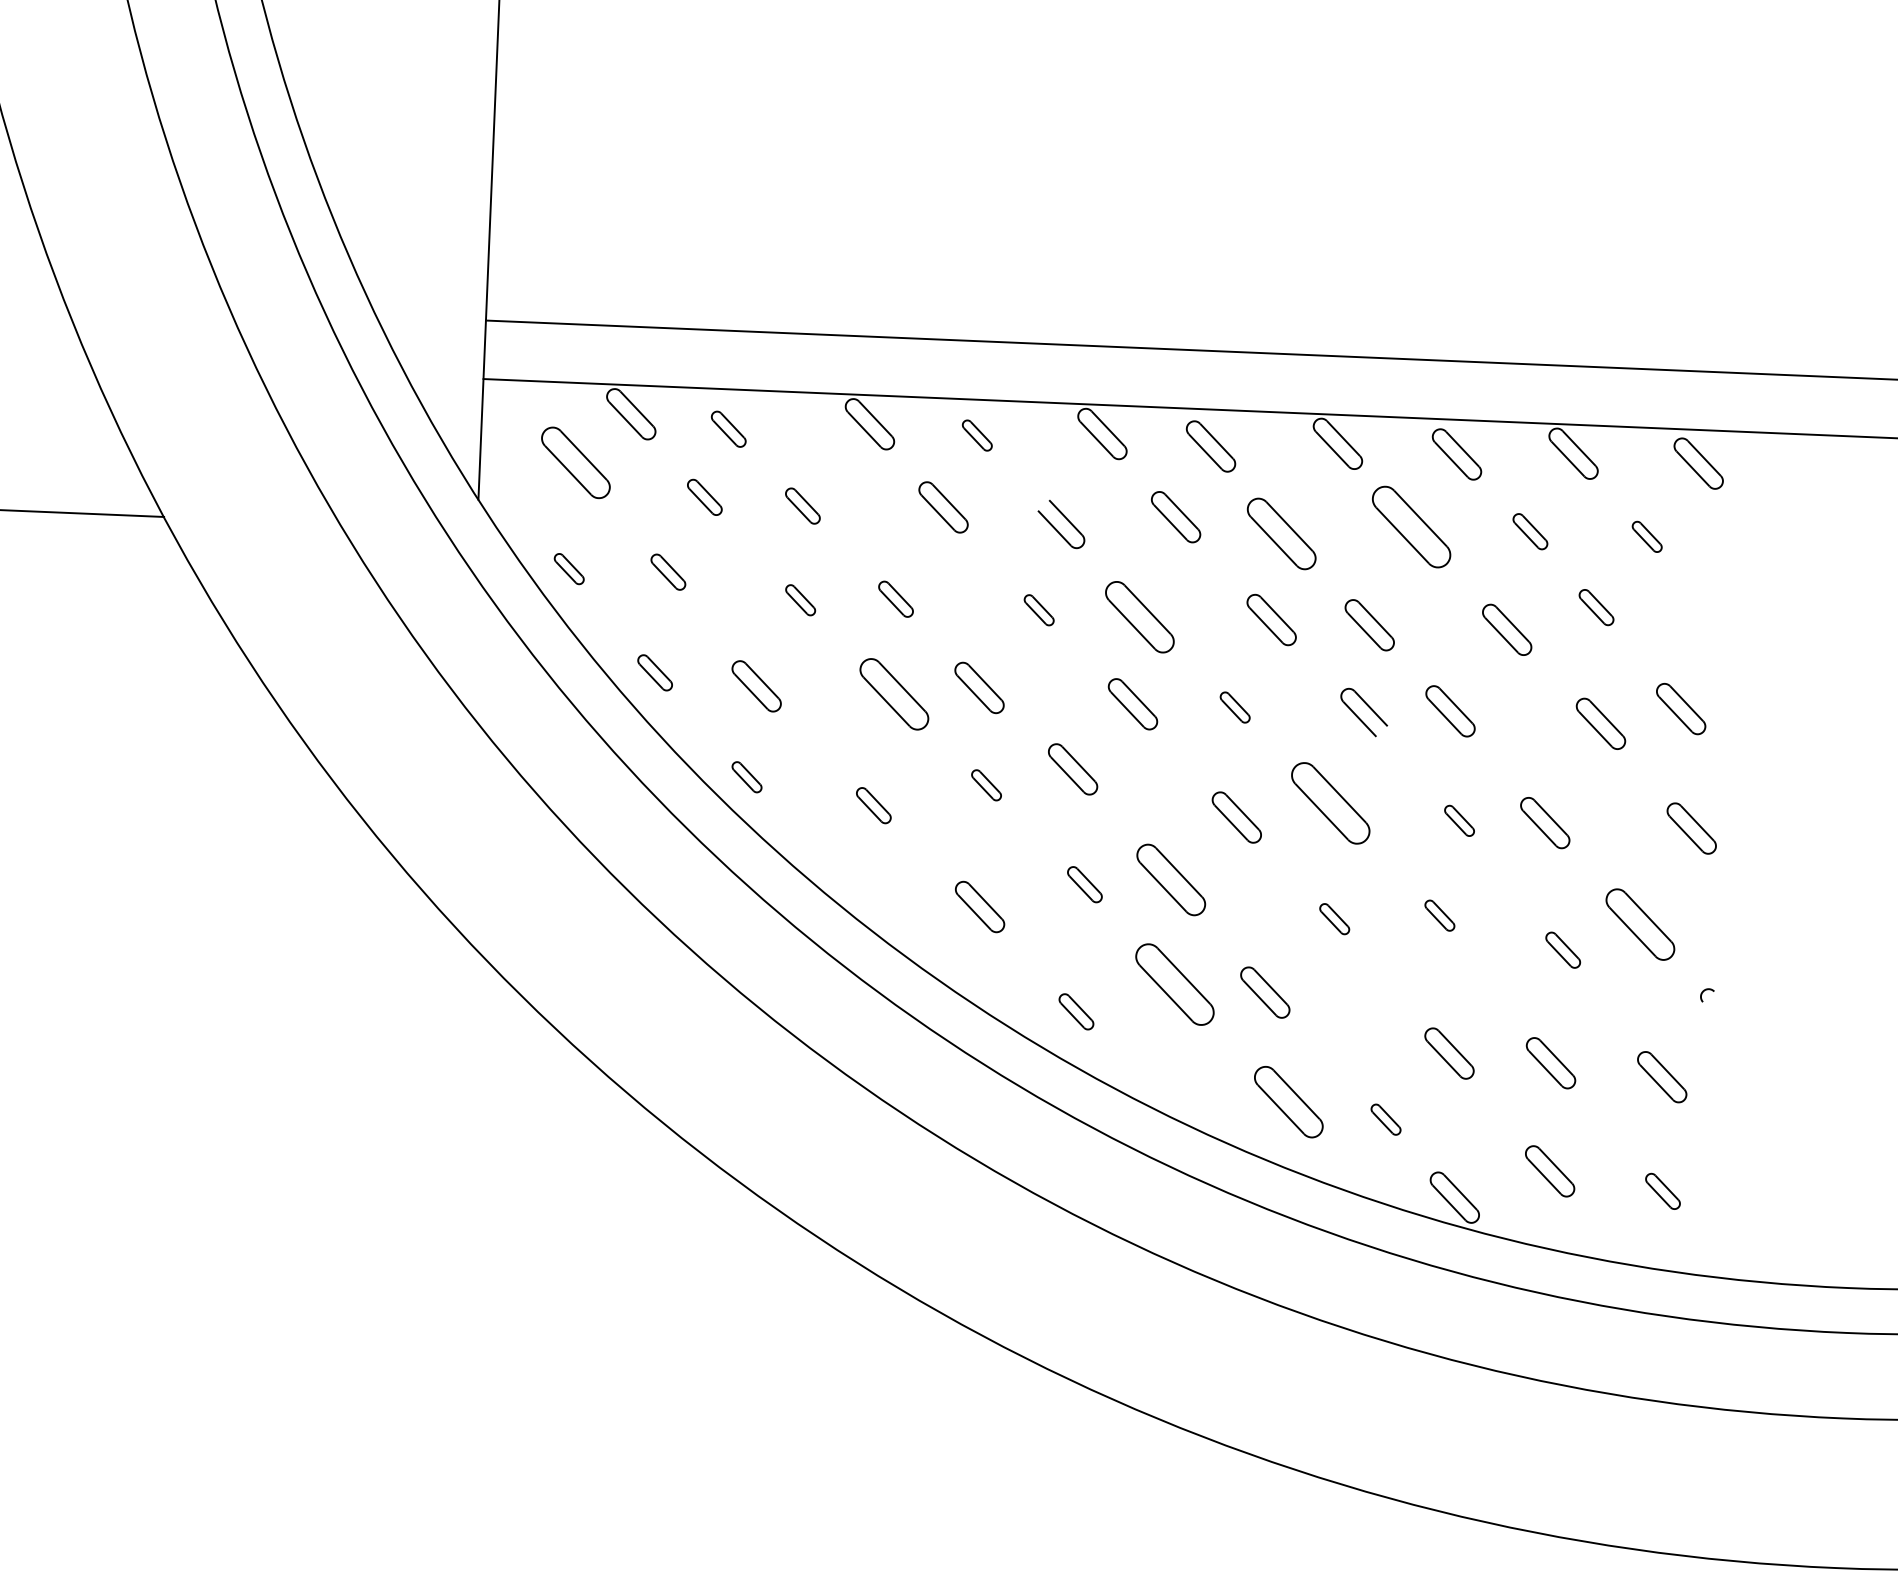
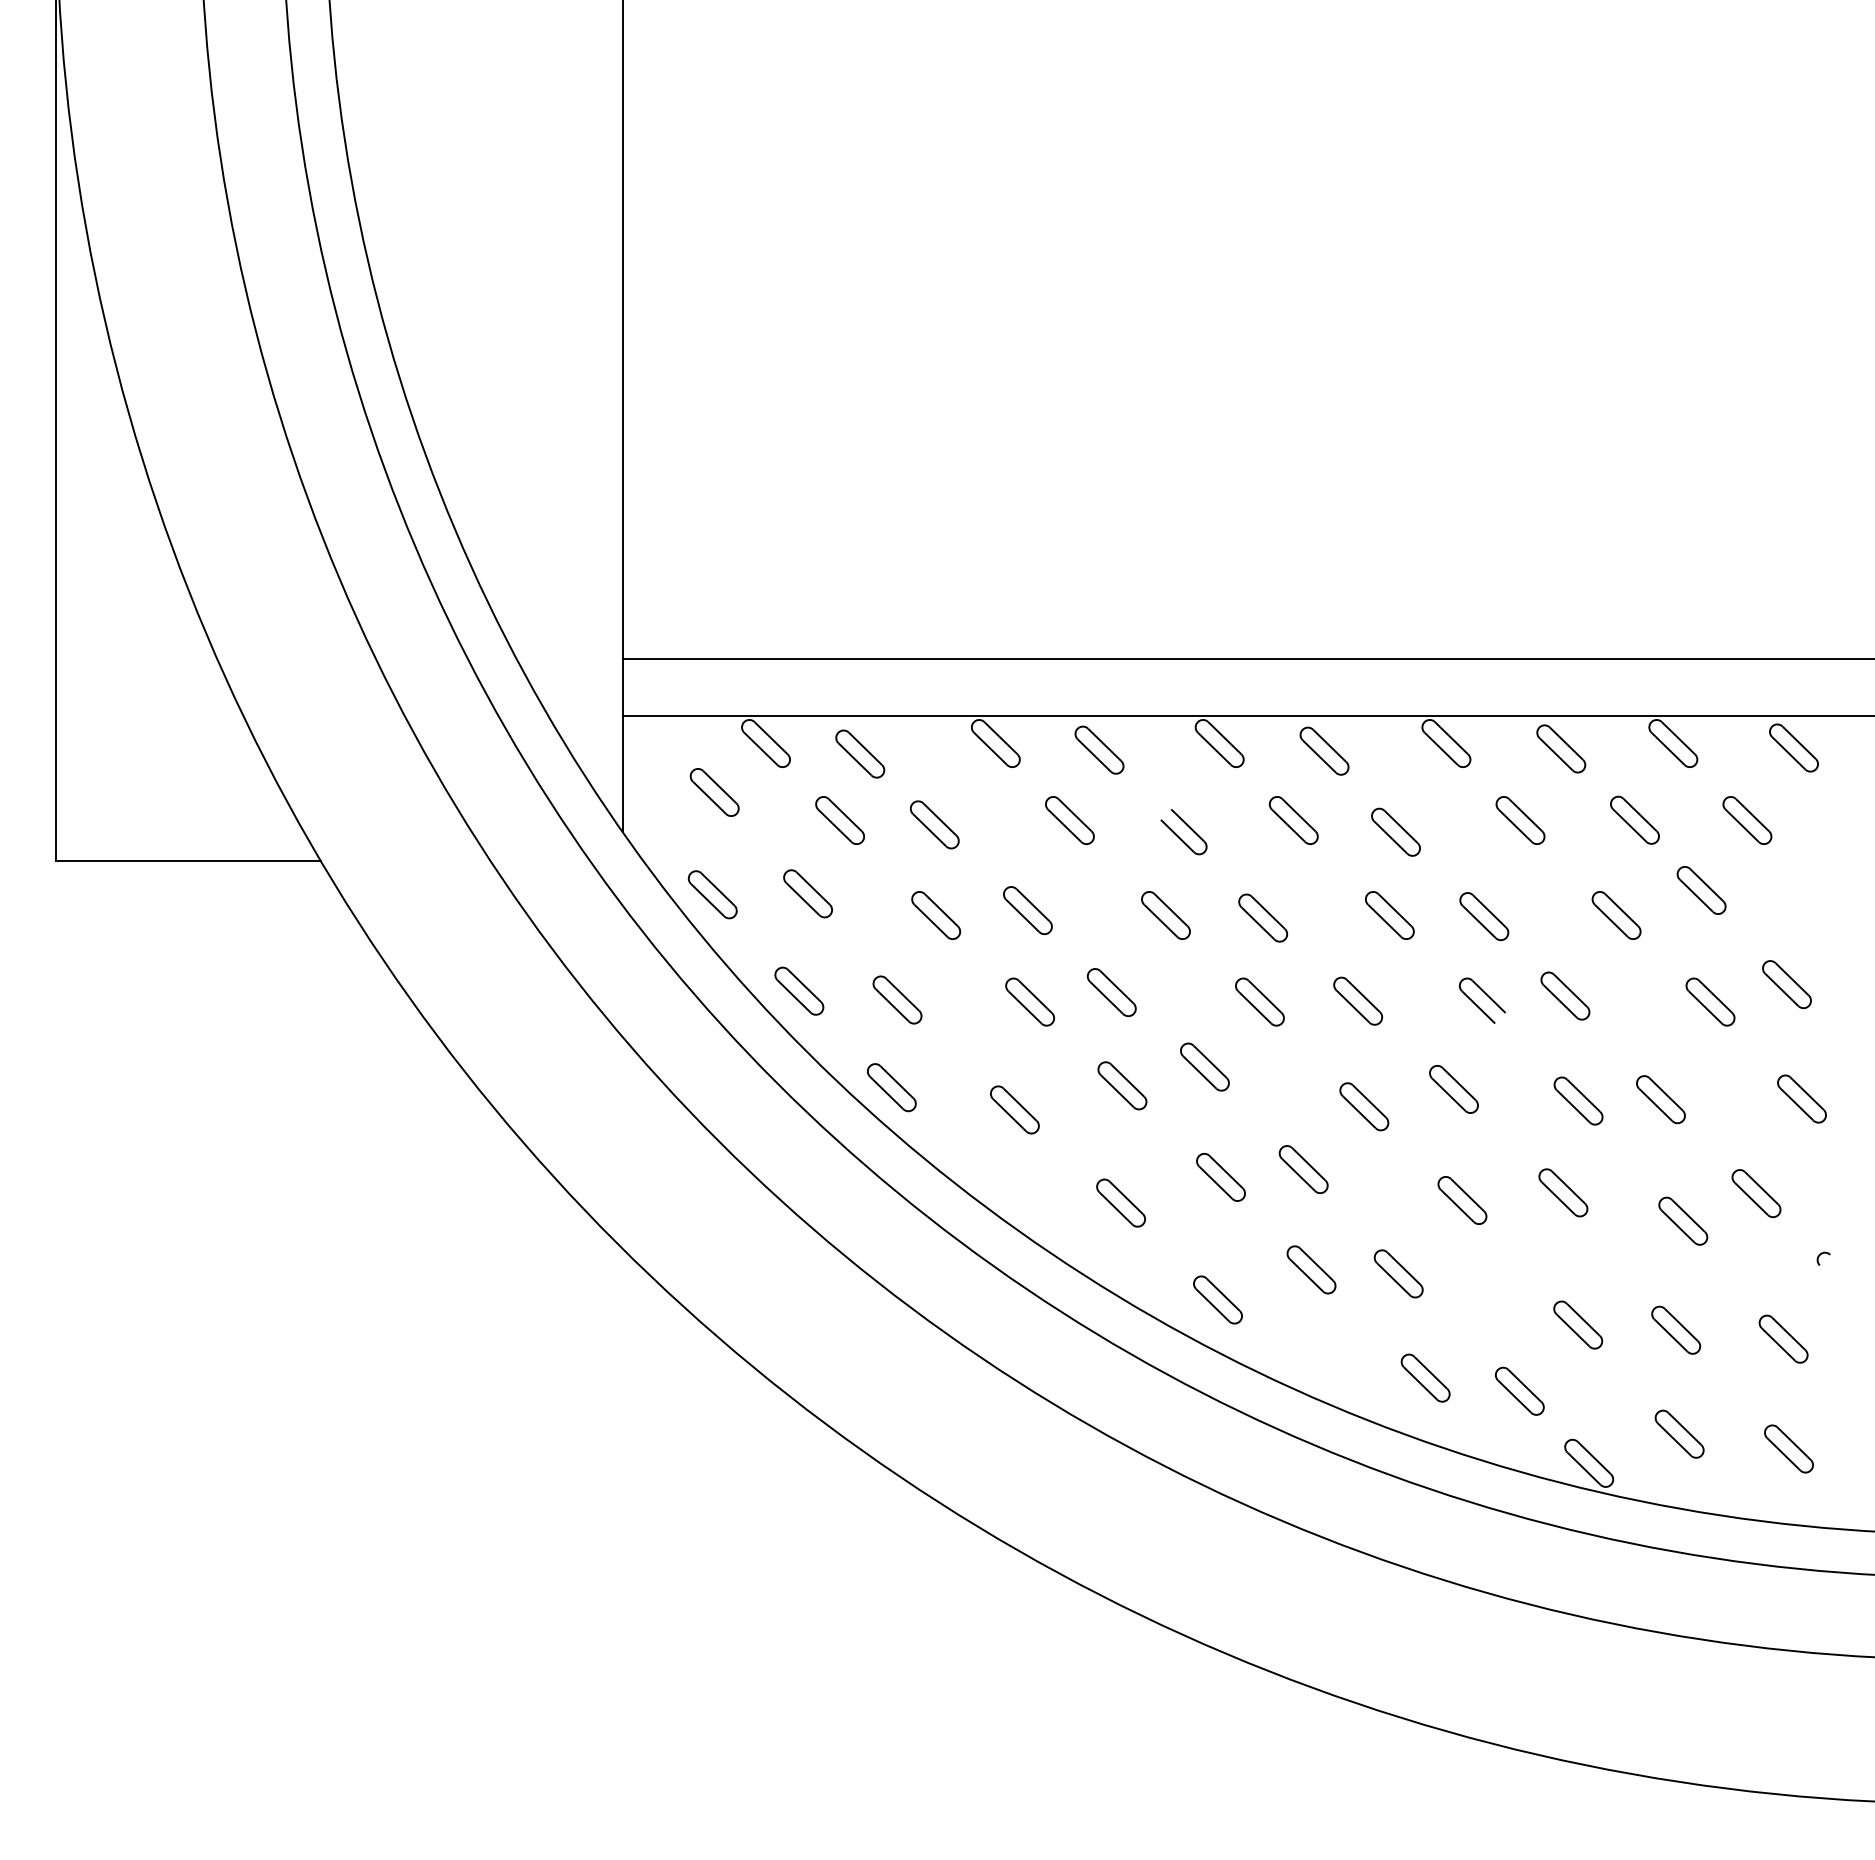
part: (728, 428) -> (860, 753), size x1.43
part: (977, 434) -> (1099, 749), size x1.67
part: (575, 462) -> (714, 792), size x0.71
part: (704, 497) -> (839, 820), size x1.43
part: (802, 505) -> (934, 824), size x1.43
part: (1411, 527) -> (1520, 820), size x0.62
part: (1529, 530) -> (1634, 819), size x1.43
part: (1281, 533) -> (1395, 831), size x0.71
part: (1647, 536) -> (1747, 820), size x1.67
part: (569, 568) -> (712, 894), size x1.67
part: (667, 571) -> (807, 893), size x1.43
part: (895, 599) -> (1027, 910), size x1.43
part: (800, 600) -> (936, 915), size x1.67
part: (1596, 607) -> (1701, 890), size x1.43
part: (1038, 610) -> (1165, 915), size x1.67
part: (1140, 616) -> (1263, 917), size x0.71
part: (655, 672) -> (799, 990), size x1.43
part: (893, 693) -> (1029, 1001), size x0.71
part: (1235, 706) -> (1358, 1000), size x1.67
part: (746, 776) -> (891, 1087), size x1.67
part: (986, 784) -> (1122, 1085), size x1.67
part: (1330, 803) -> (1453, 1089), size x0.62
part: (873, 805) -> (1014, 1109), size x1.43
part: (1459, 820) -> (1578, 1100), size x1.67
part: (1170, 880) -> (1303, 1169), size x0.71
part: (1084, 884) -> (1220, 1177), size x1.43
part: (1439, 915) -> (1563, 1192), size x1.67
part: (1334, 919) -> (1462, 1200), size x1.67
part: (1640, 924) -> (1756, 1193), size x0.71
part: (1563, 949) -> (1683, 1220), size x1.43
part: (1174, 984) -> (1311, 1269), size x0.62
part: (1075, 1011) -> (1217, 1299), size x1.43
part: (1288, 1101) -> (1425, 1377), size x0.71
part: (1385, 1118) -> (1519, 1390), size x1.67
part: (1662, 1190) -> (1788, 1448), size x1.43

